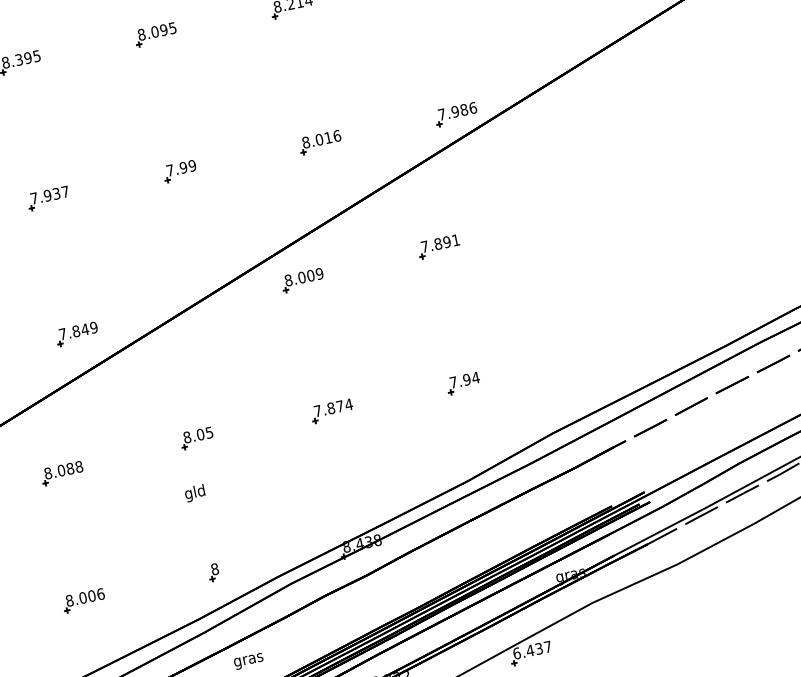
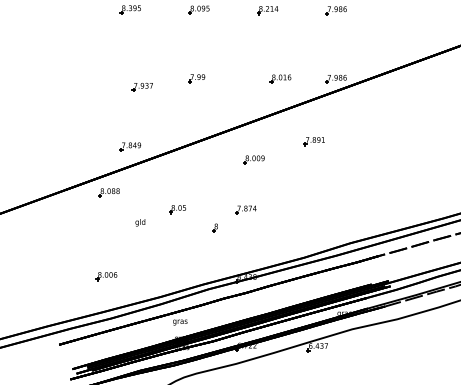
part: (319, 141) -> (280, 78), moved
part: (46, 199) -> (141, 87), moved
part: (301, 280) -> (253, 159), moved
part: (461, 382) -> (311, 209), removed
part: (60, 473) -> (108, 192), moved
text: (195, 492) -> (140, 222), moved
part: (211, 571) -> (214, 227), moved

